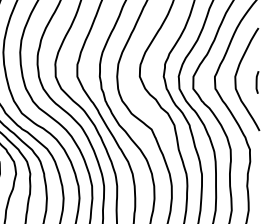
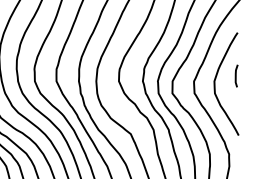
line: (257, 82) -> (236, 76), moved

